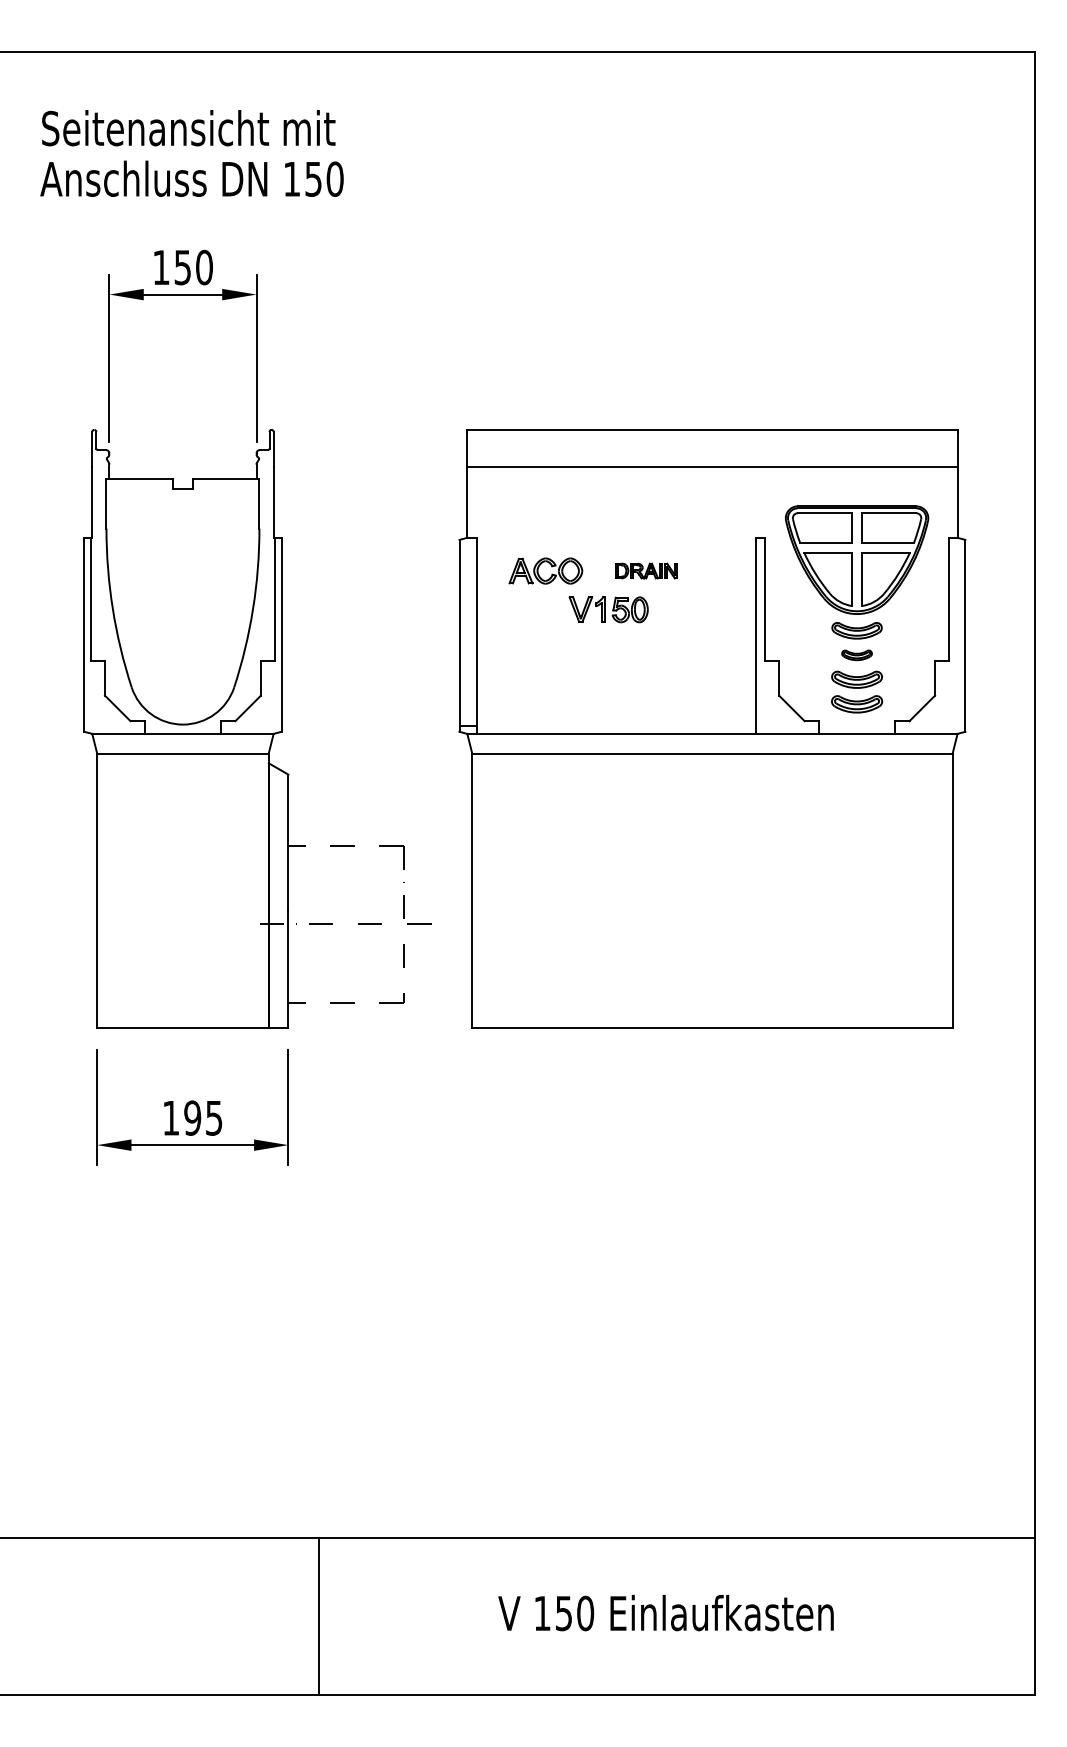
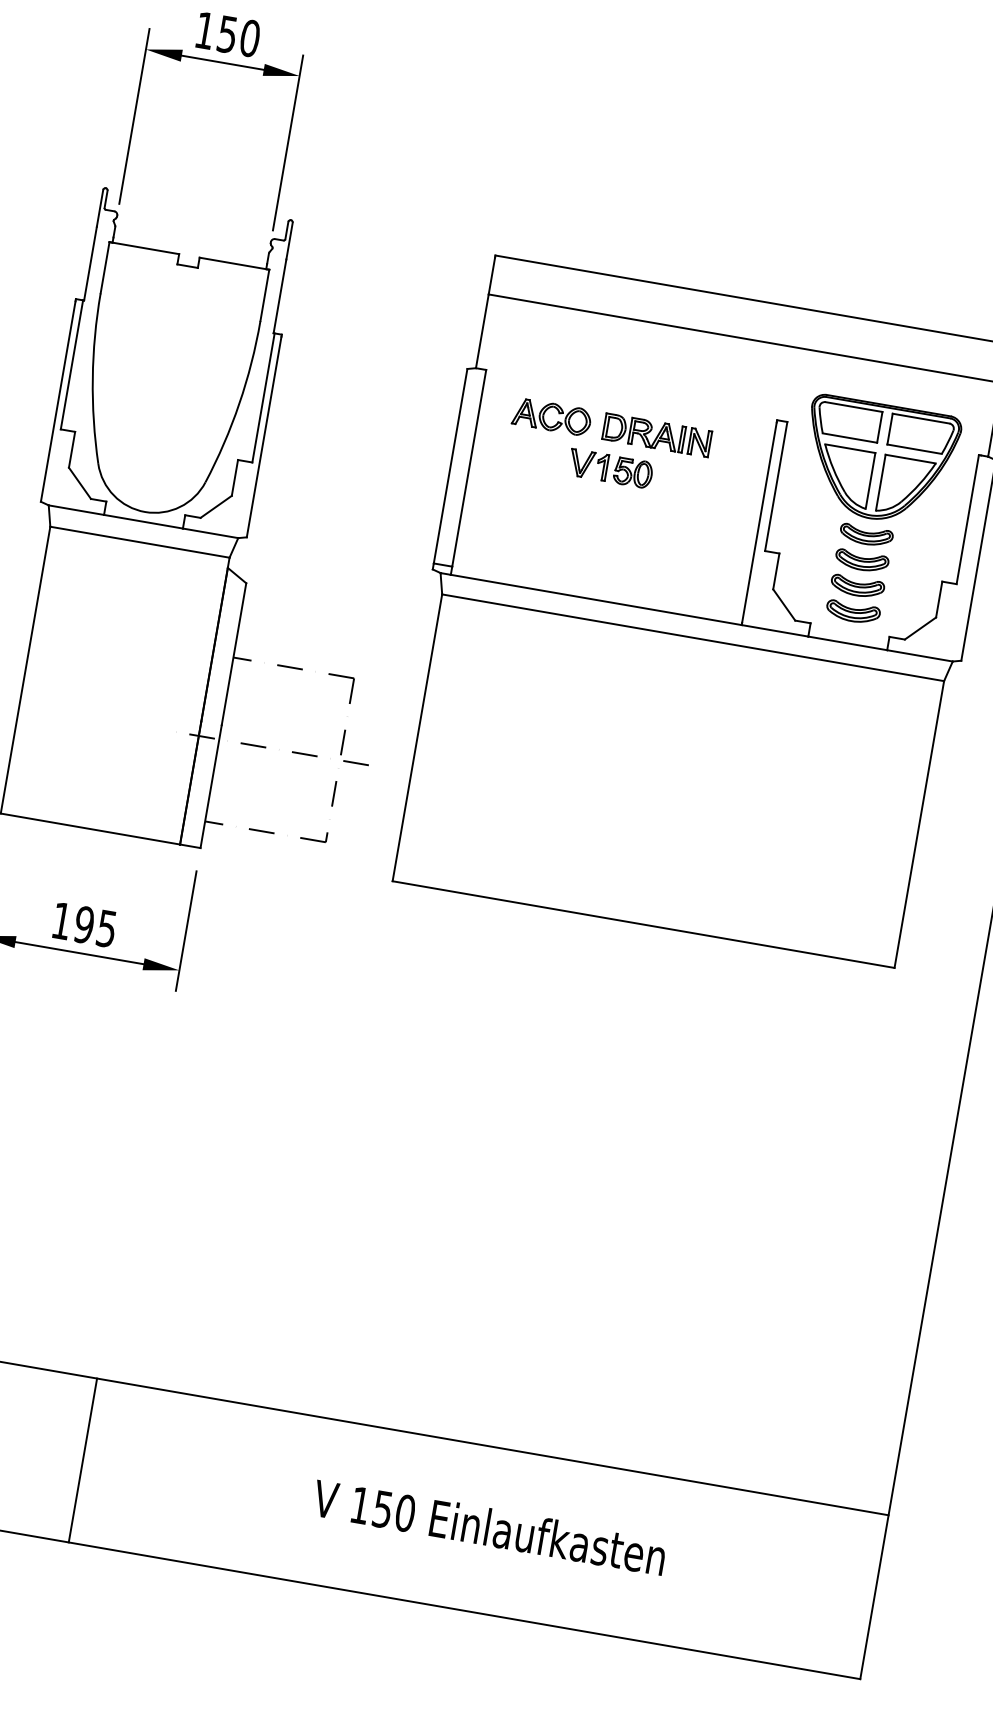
part: (646, 570) -> (657, 434), size x1.67
part: (856, 655) -> (861, 561), size x1.67
line: (319, 1615) -> (83, 1459), moved

